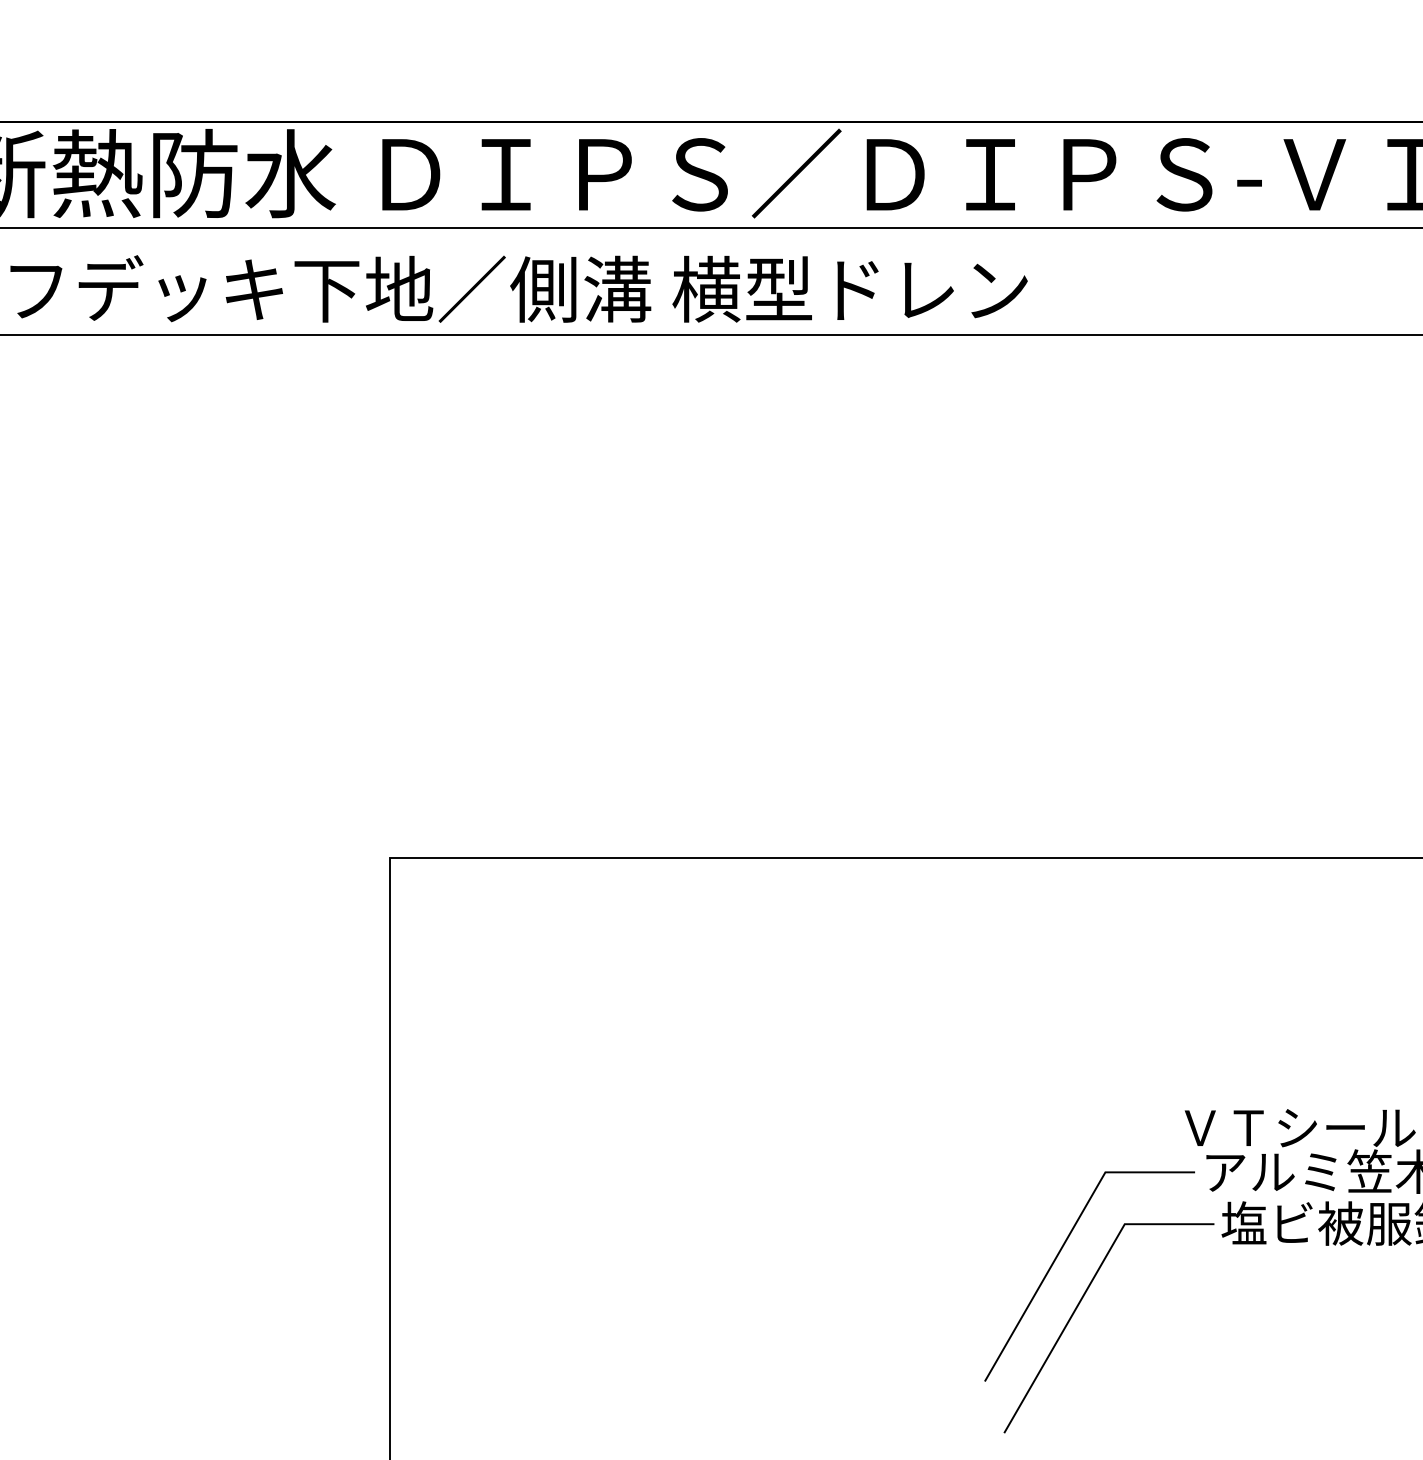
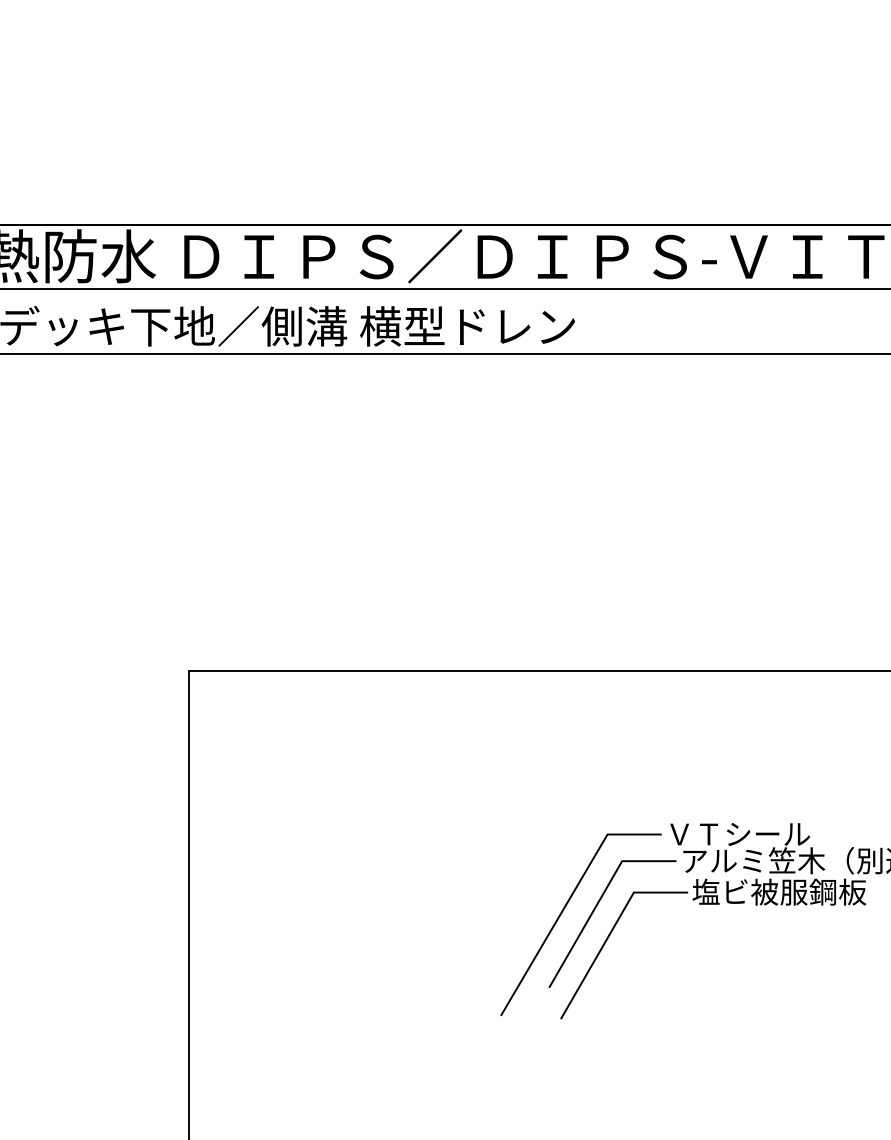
line: (1006, 1258) -> (562, 913), added

